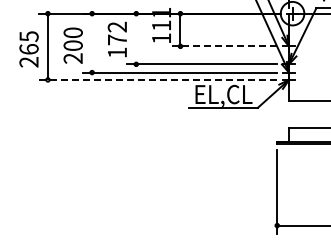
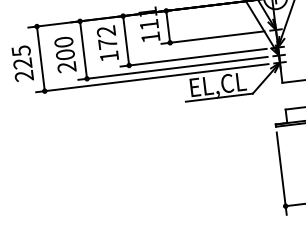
line: (136, 38) -> (126, 40), added
line: (92, 43) -> (83, 50), added
line: (224, 46) -> (213, 37), dashed -> solid
text: (28, 49) -> (22, 63), 265 -> 225
line: (157, 79) -> (151, 77), dashed -> solid

